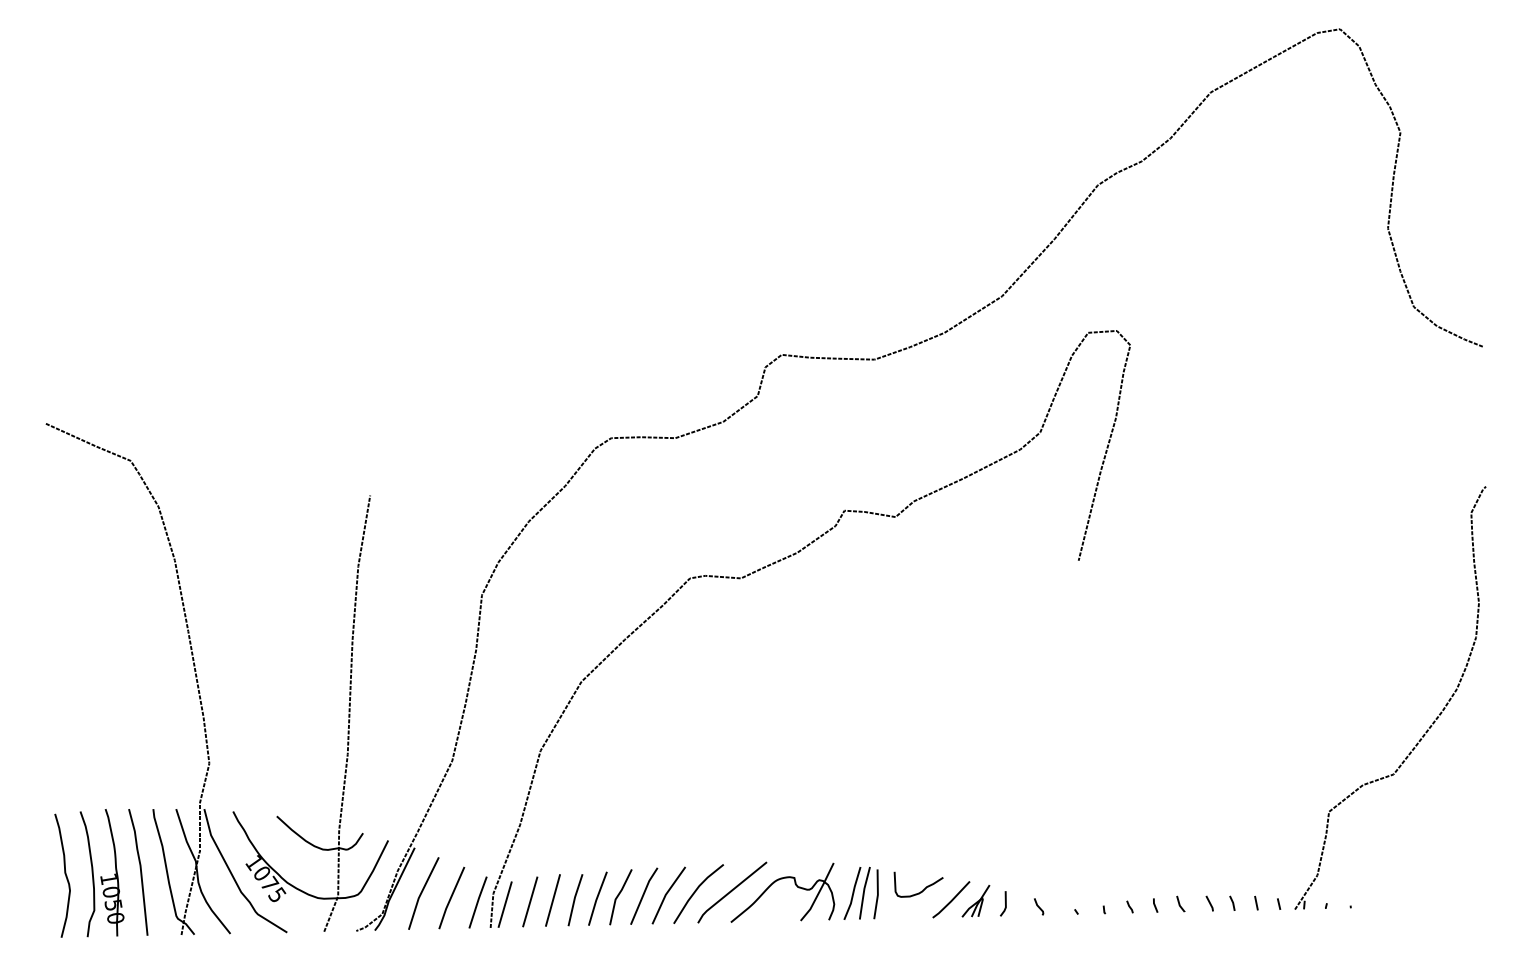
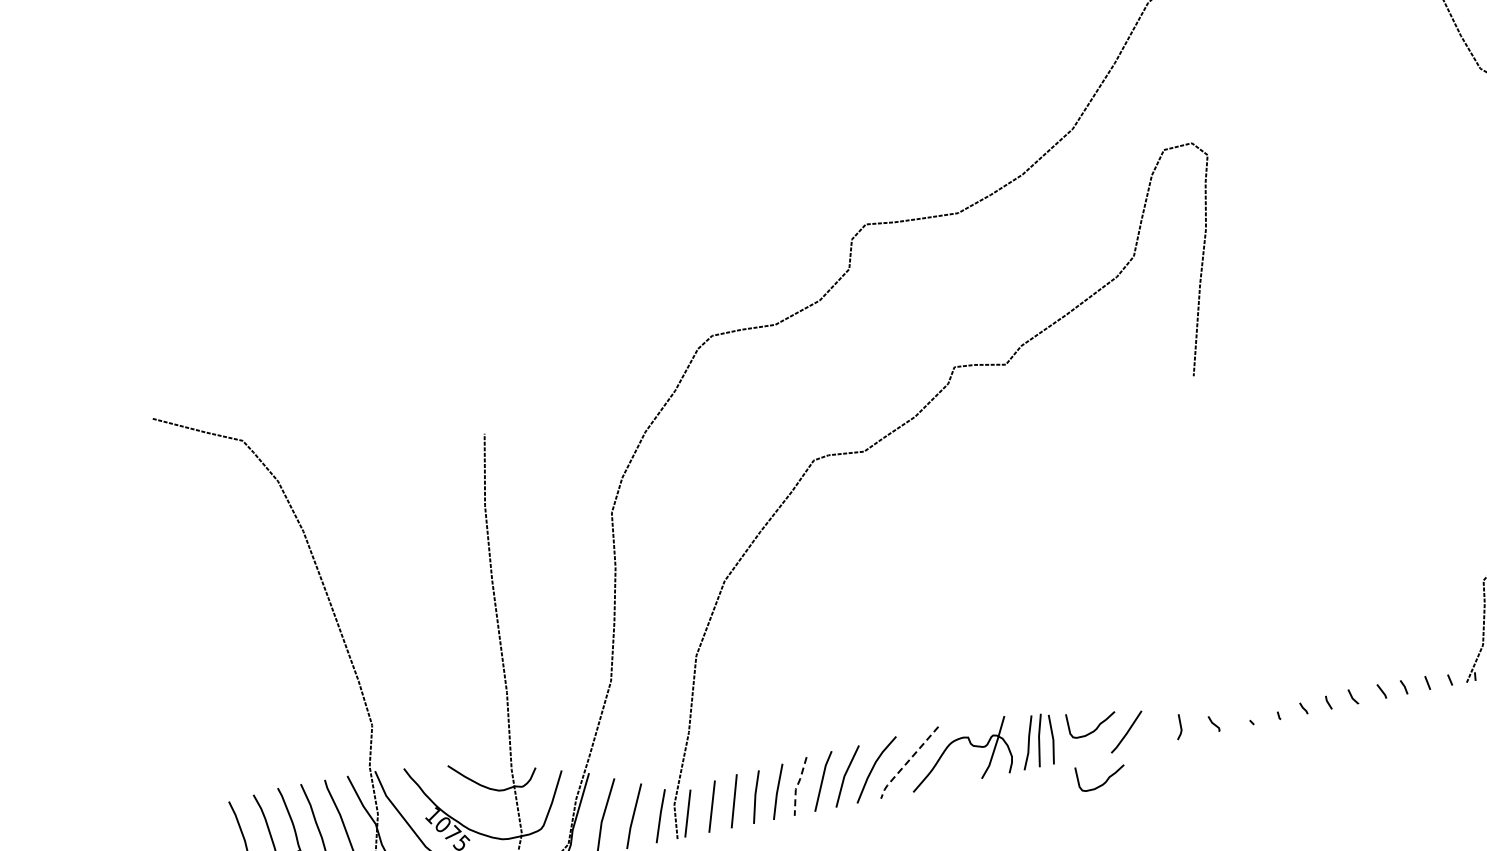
line: (729, 892) -> (906, 763), solid -> dashed
line: (617, 896) -> (797, 786), solid -> dashed
part: (975, 901) -> (1150, 729), removed
curve: (921, 944) -> (1104, 781), added

